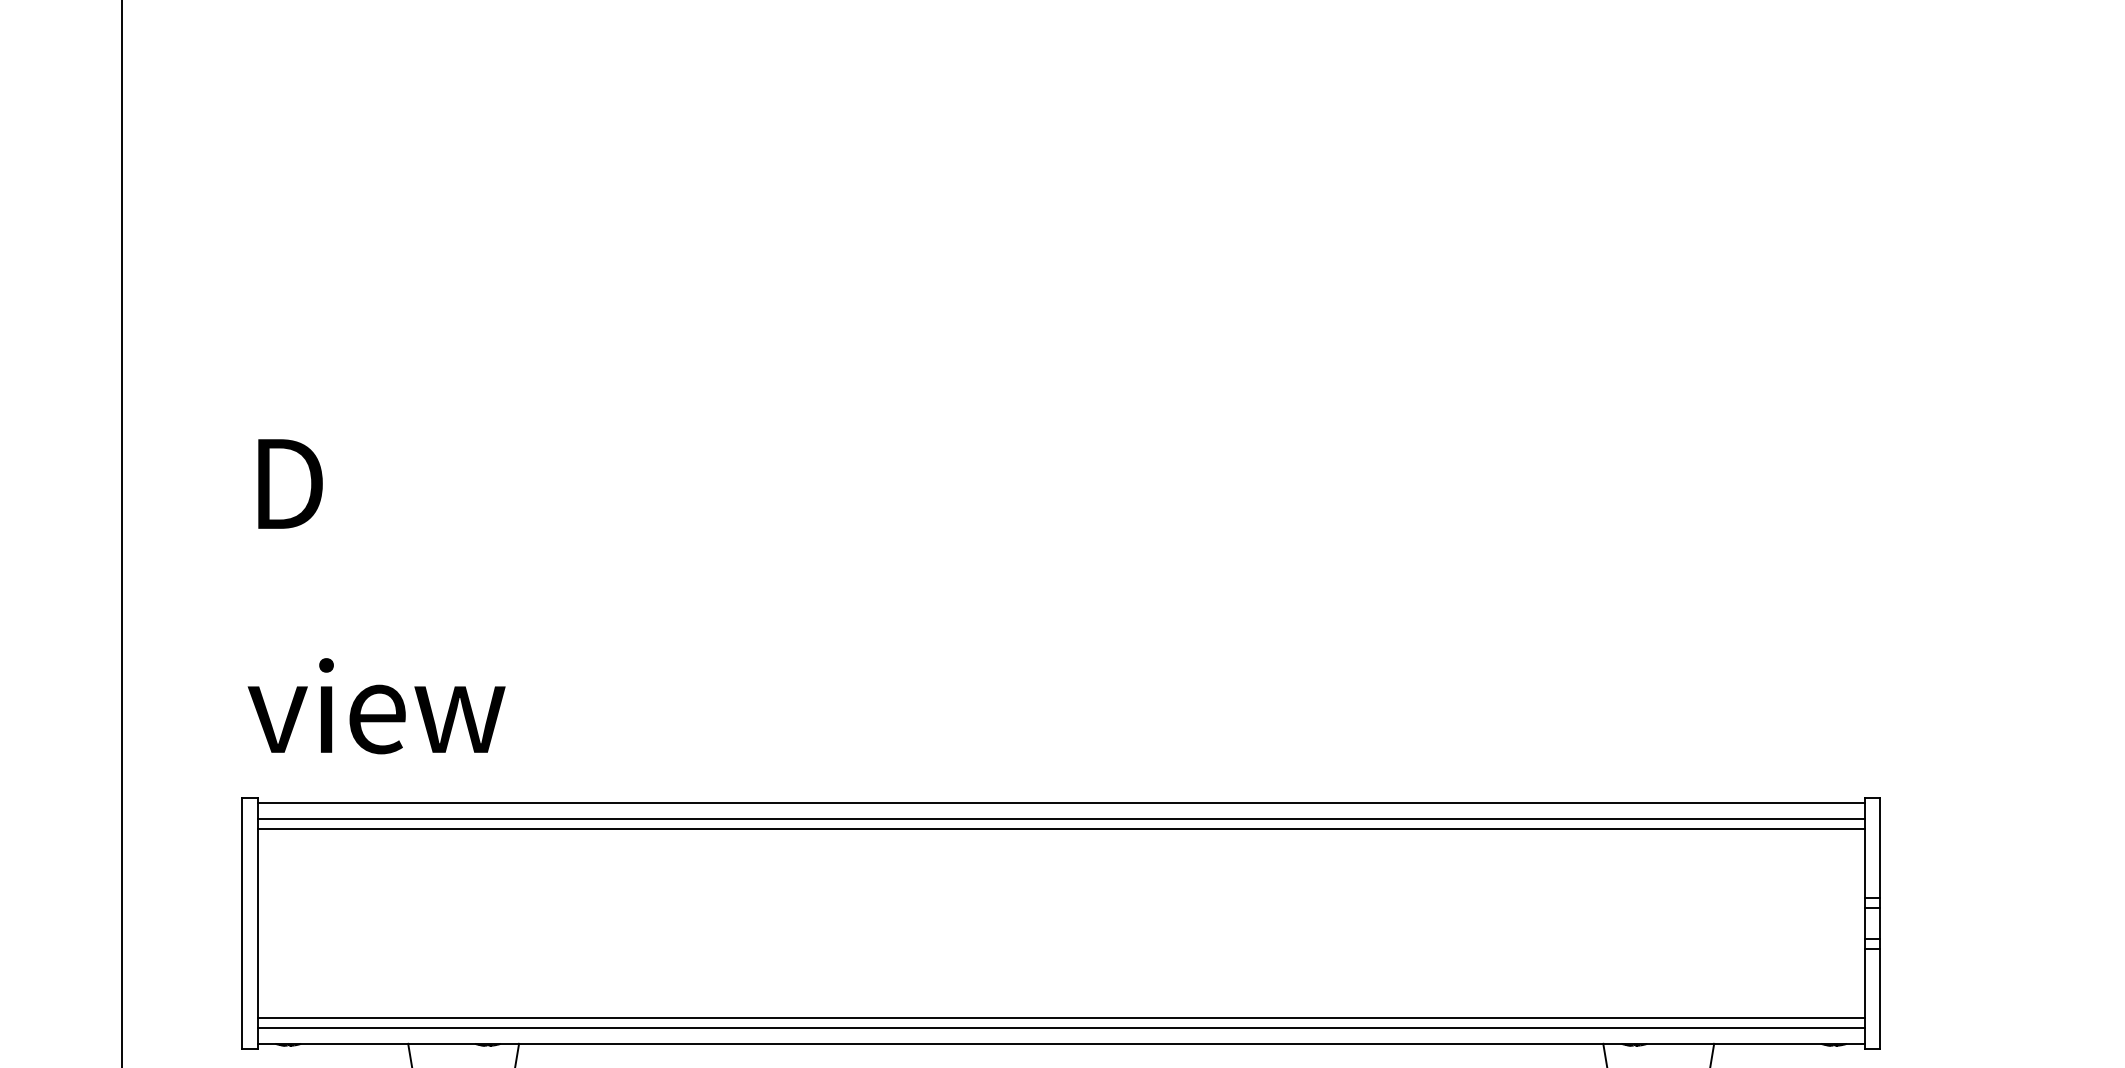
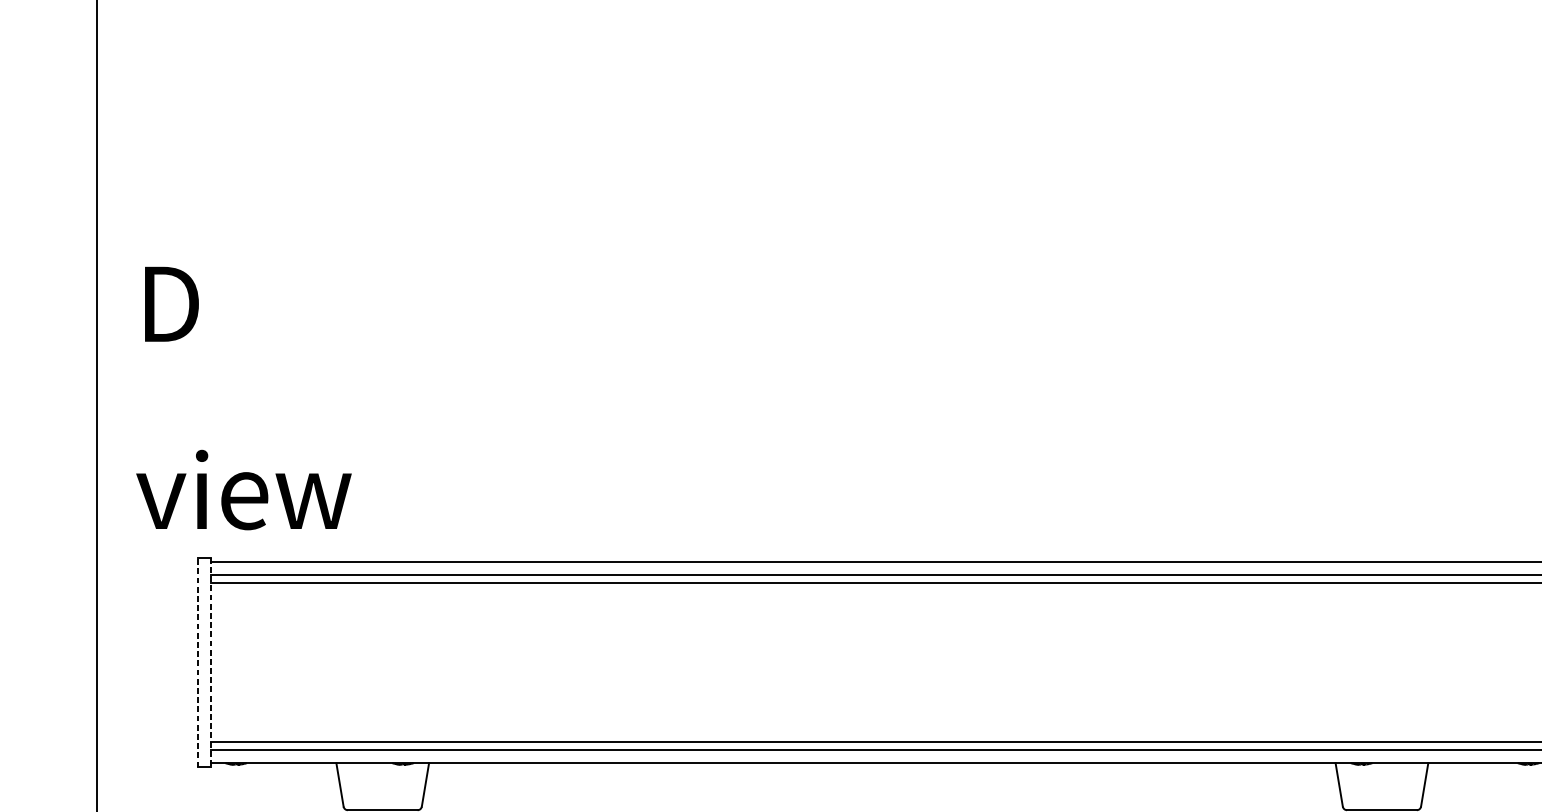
text: (376, 596) -> (243, 398), moved
line: (242, 923) -> (197, 662), solid -> dashed
line: (257, 924) -> (210, 663), solid -> dashed

